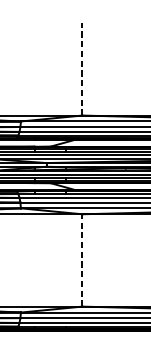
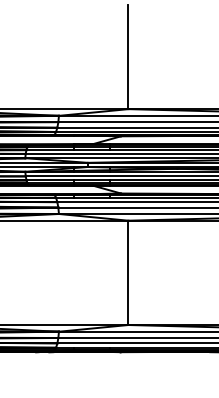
line: (82, 68) -> (128, 56), dashed -> solid
line: (82, 260) -> (128, 272), dashed -> solid

